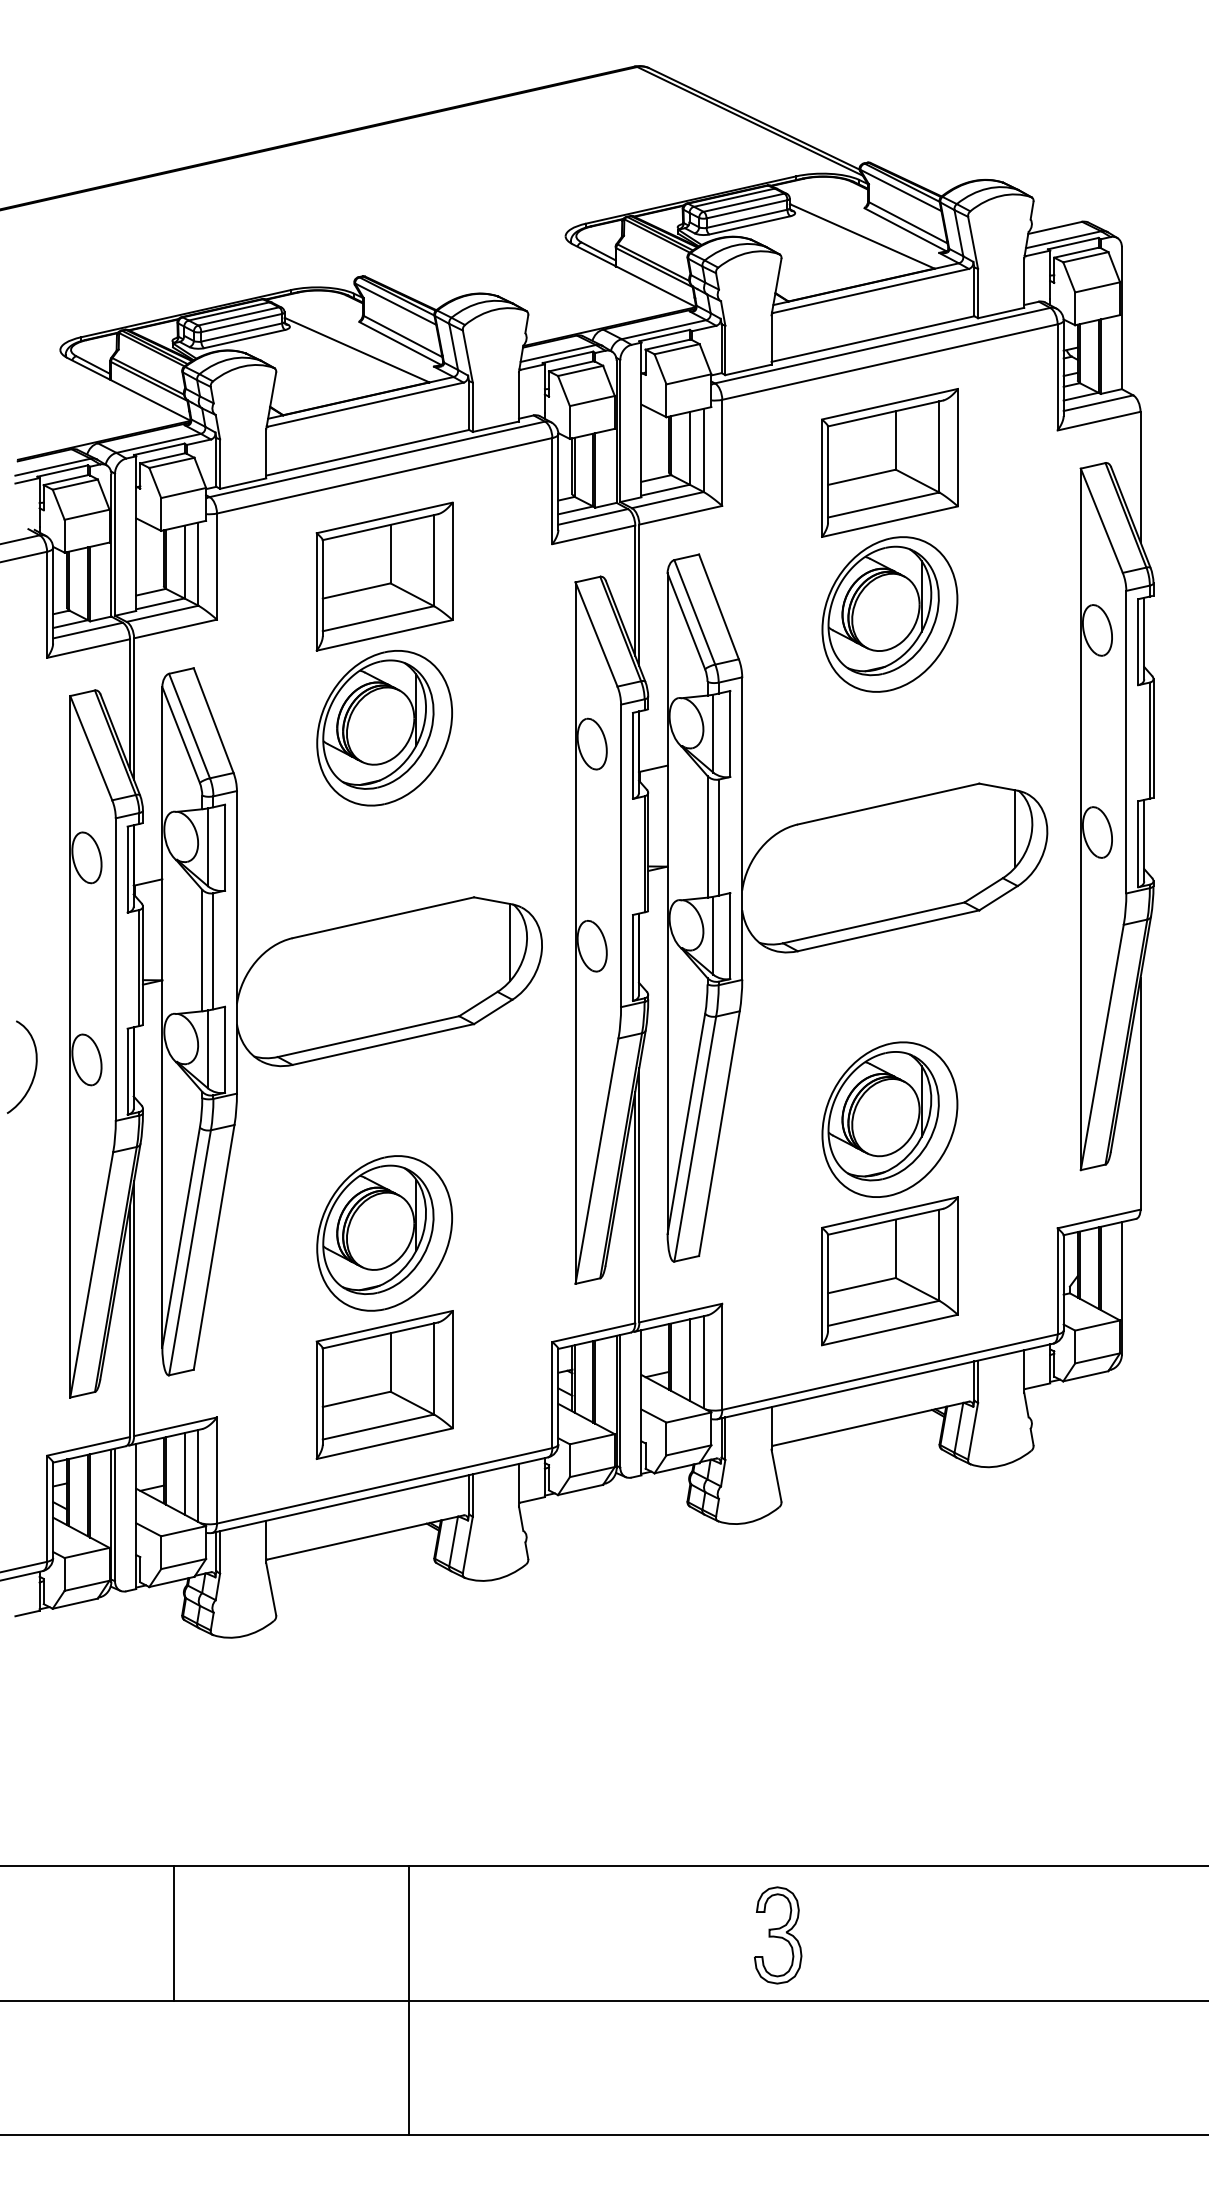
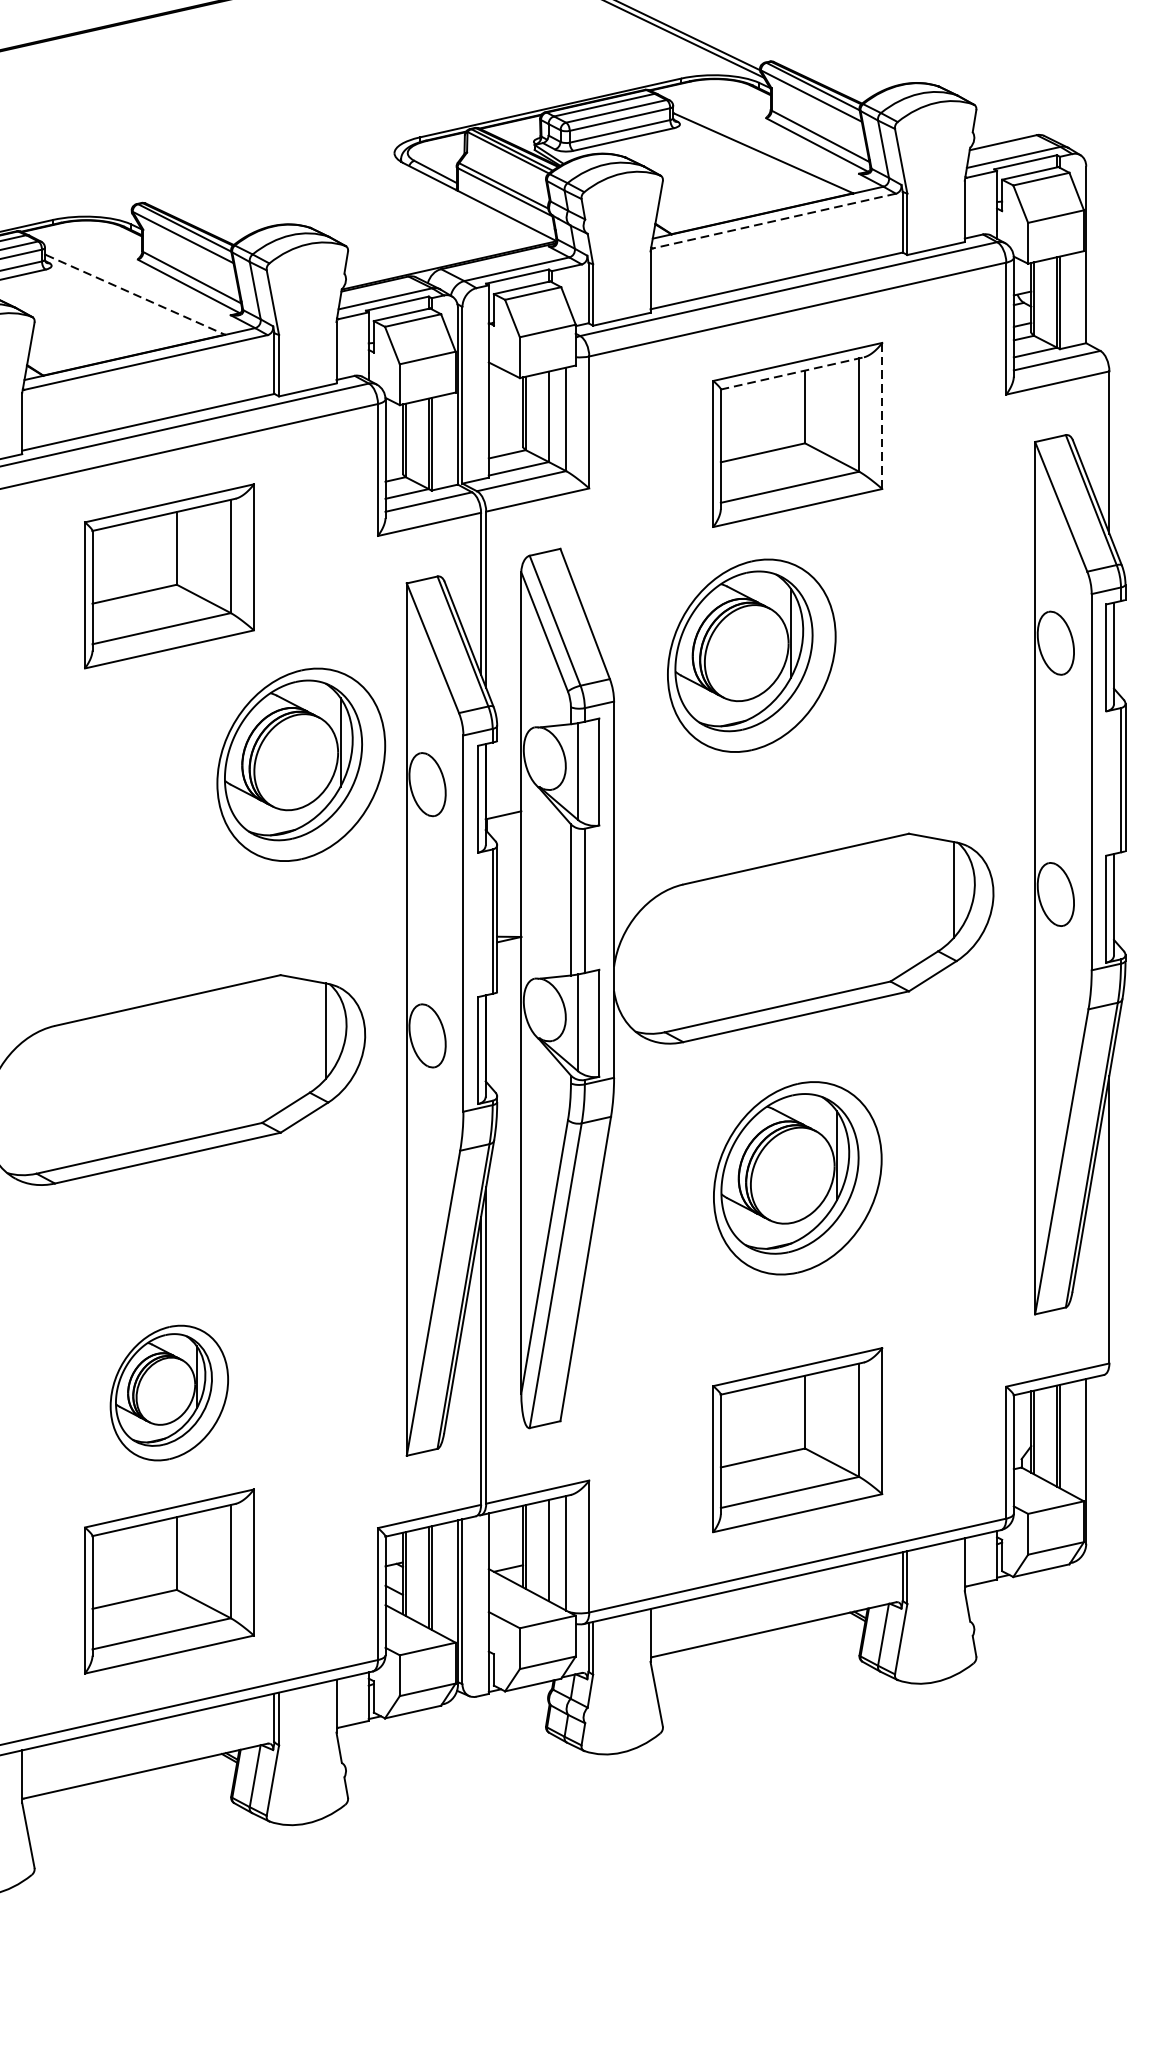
line: (870, 291) -> (773, 221), solid -> dashed
line: (357, 350) -> (135, 295), solid -> dashed
line: (886, 413) -> (793, 373), solid -> dashed
line: (957, 447) -> (881, 415), solid -> dashed
part: (889, 614) -> (751, 655), moved
part: (384, 728) -> (301, 765), moved
part: (889, 1119) -> (797, 1178), moved
part: (384, 1233) -> (169, 1393), size x0.7

